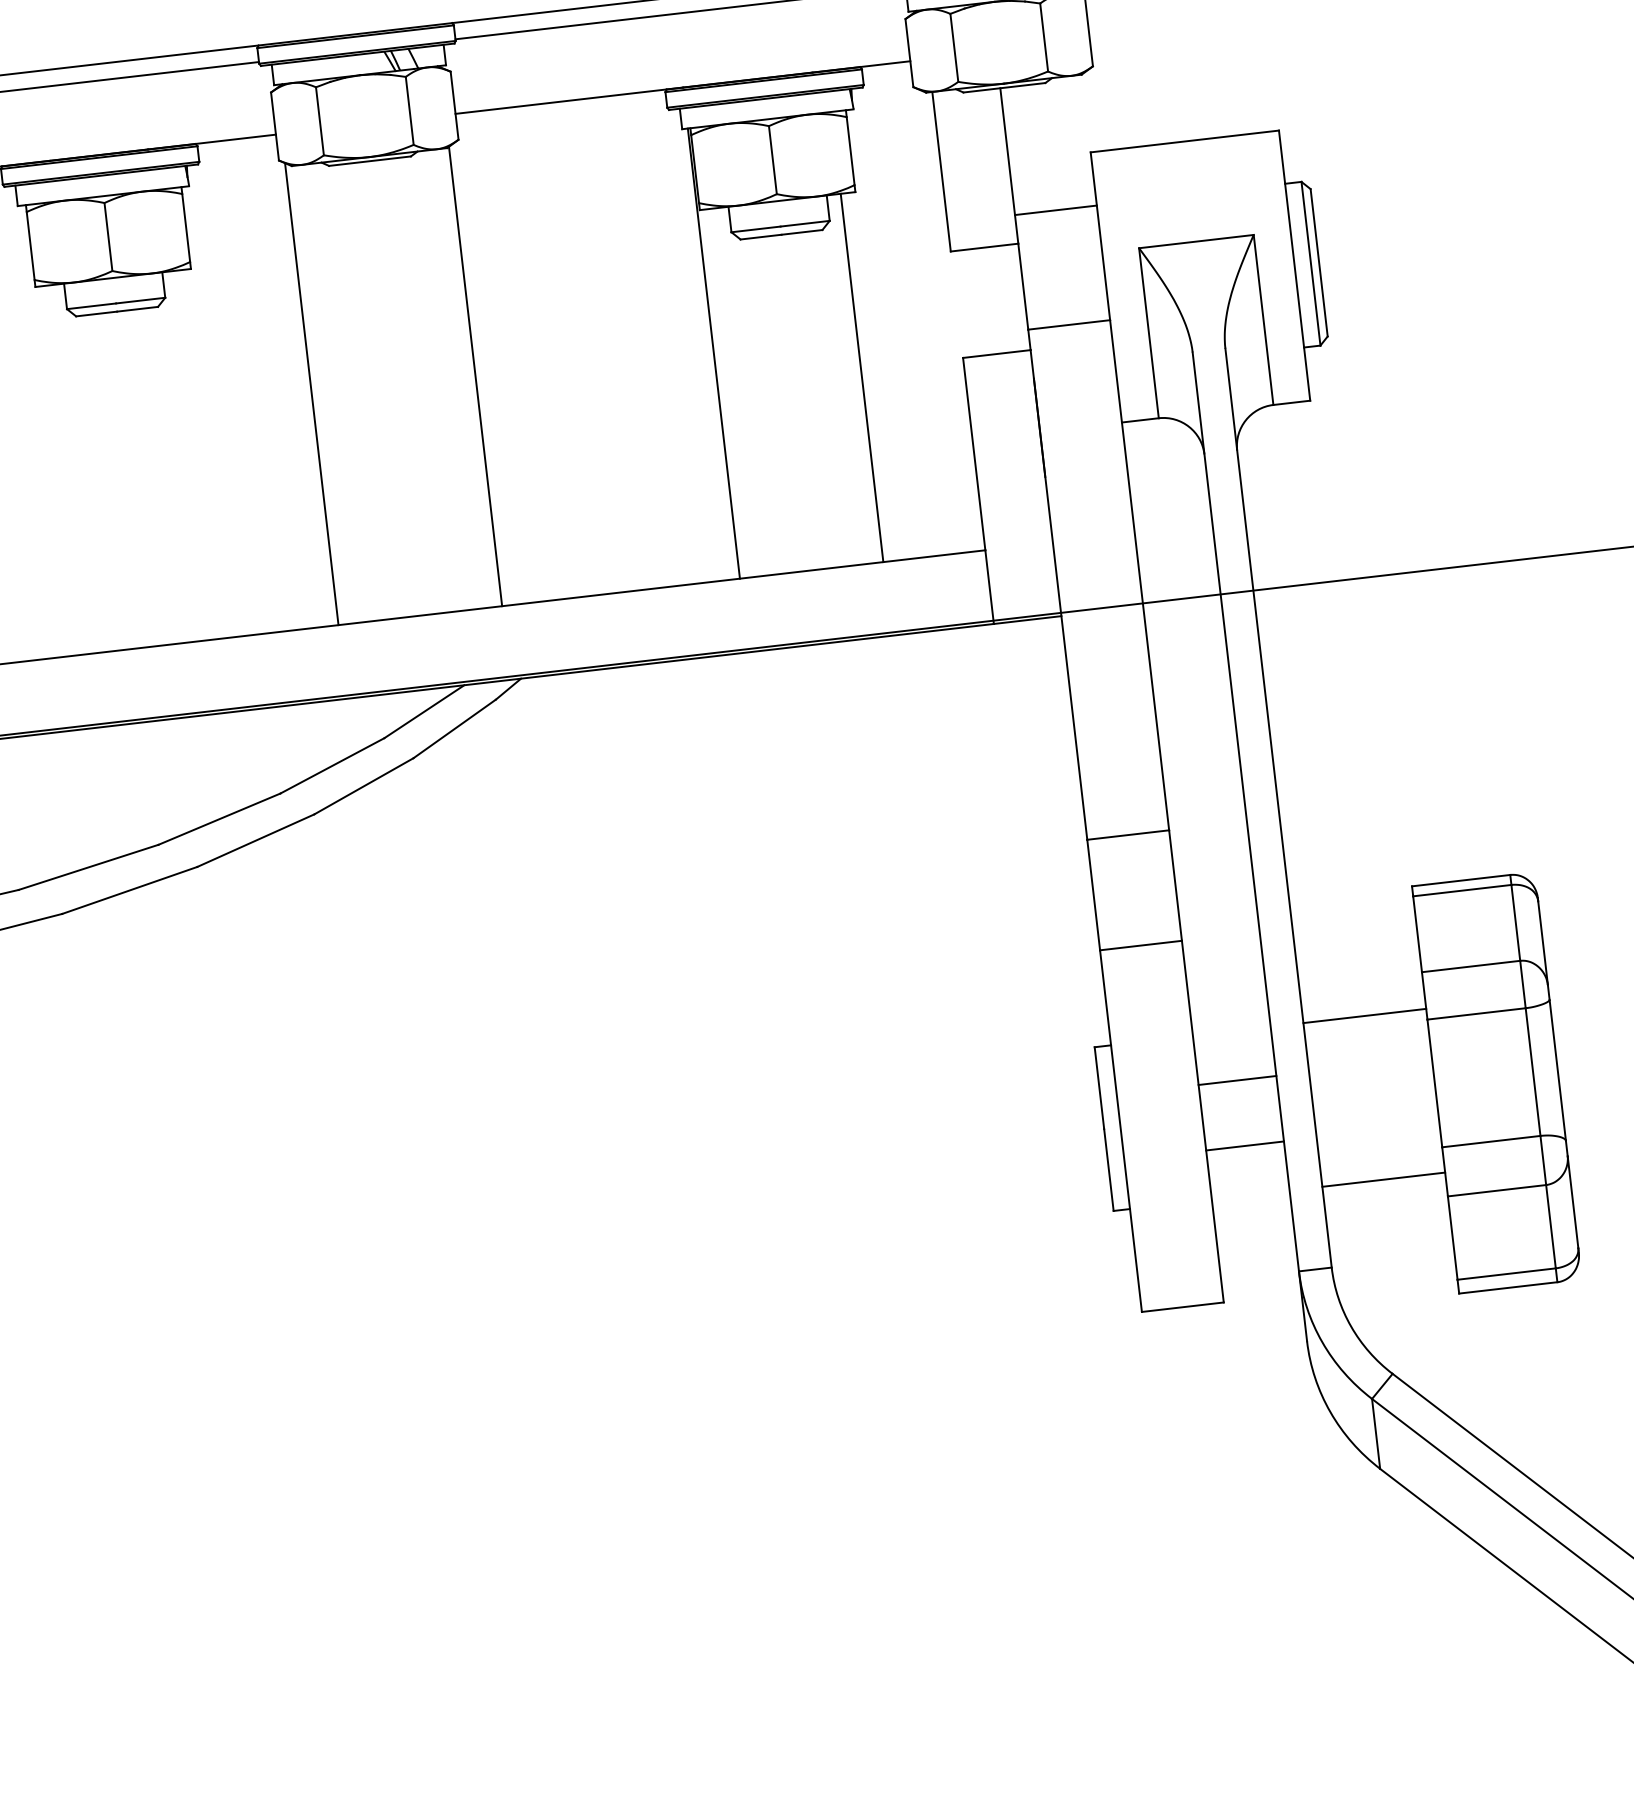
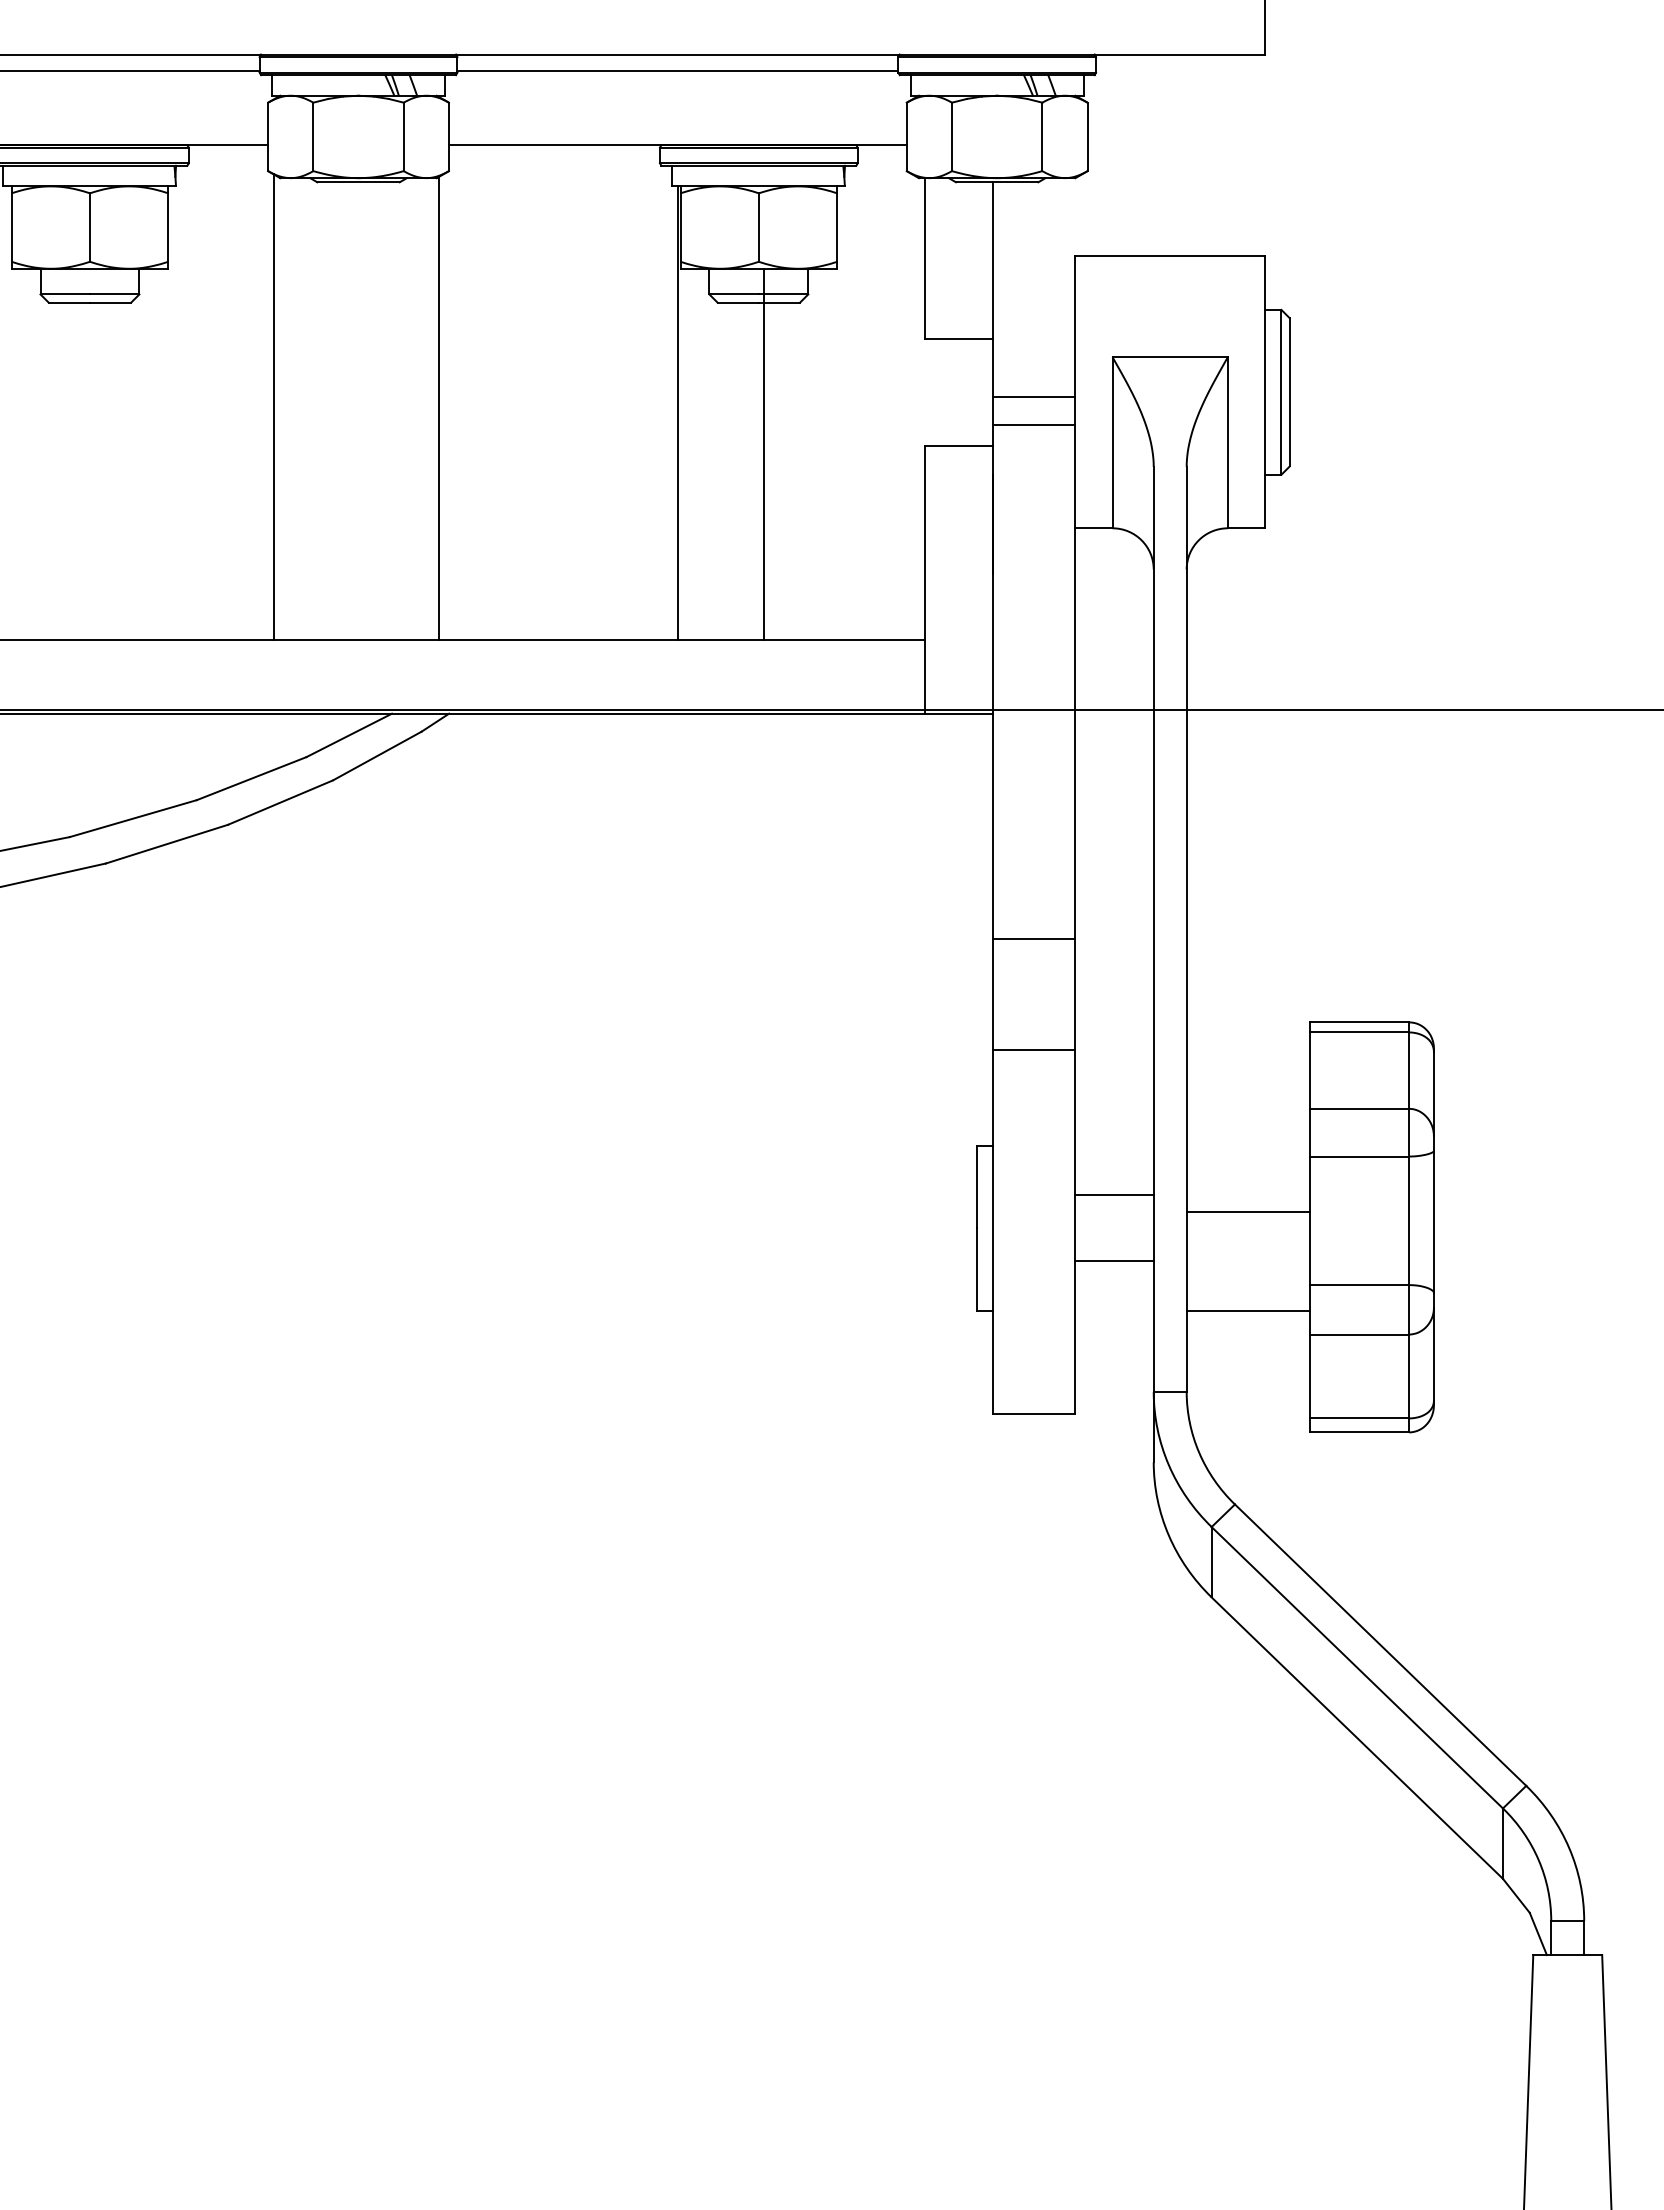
line: (1056, 209) -> (1034, 396), moved
line: (862, 377) -> (764, 453), moved
line: (1364, 1015) -> (1248, 1211), moved

